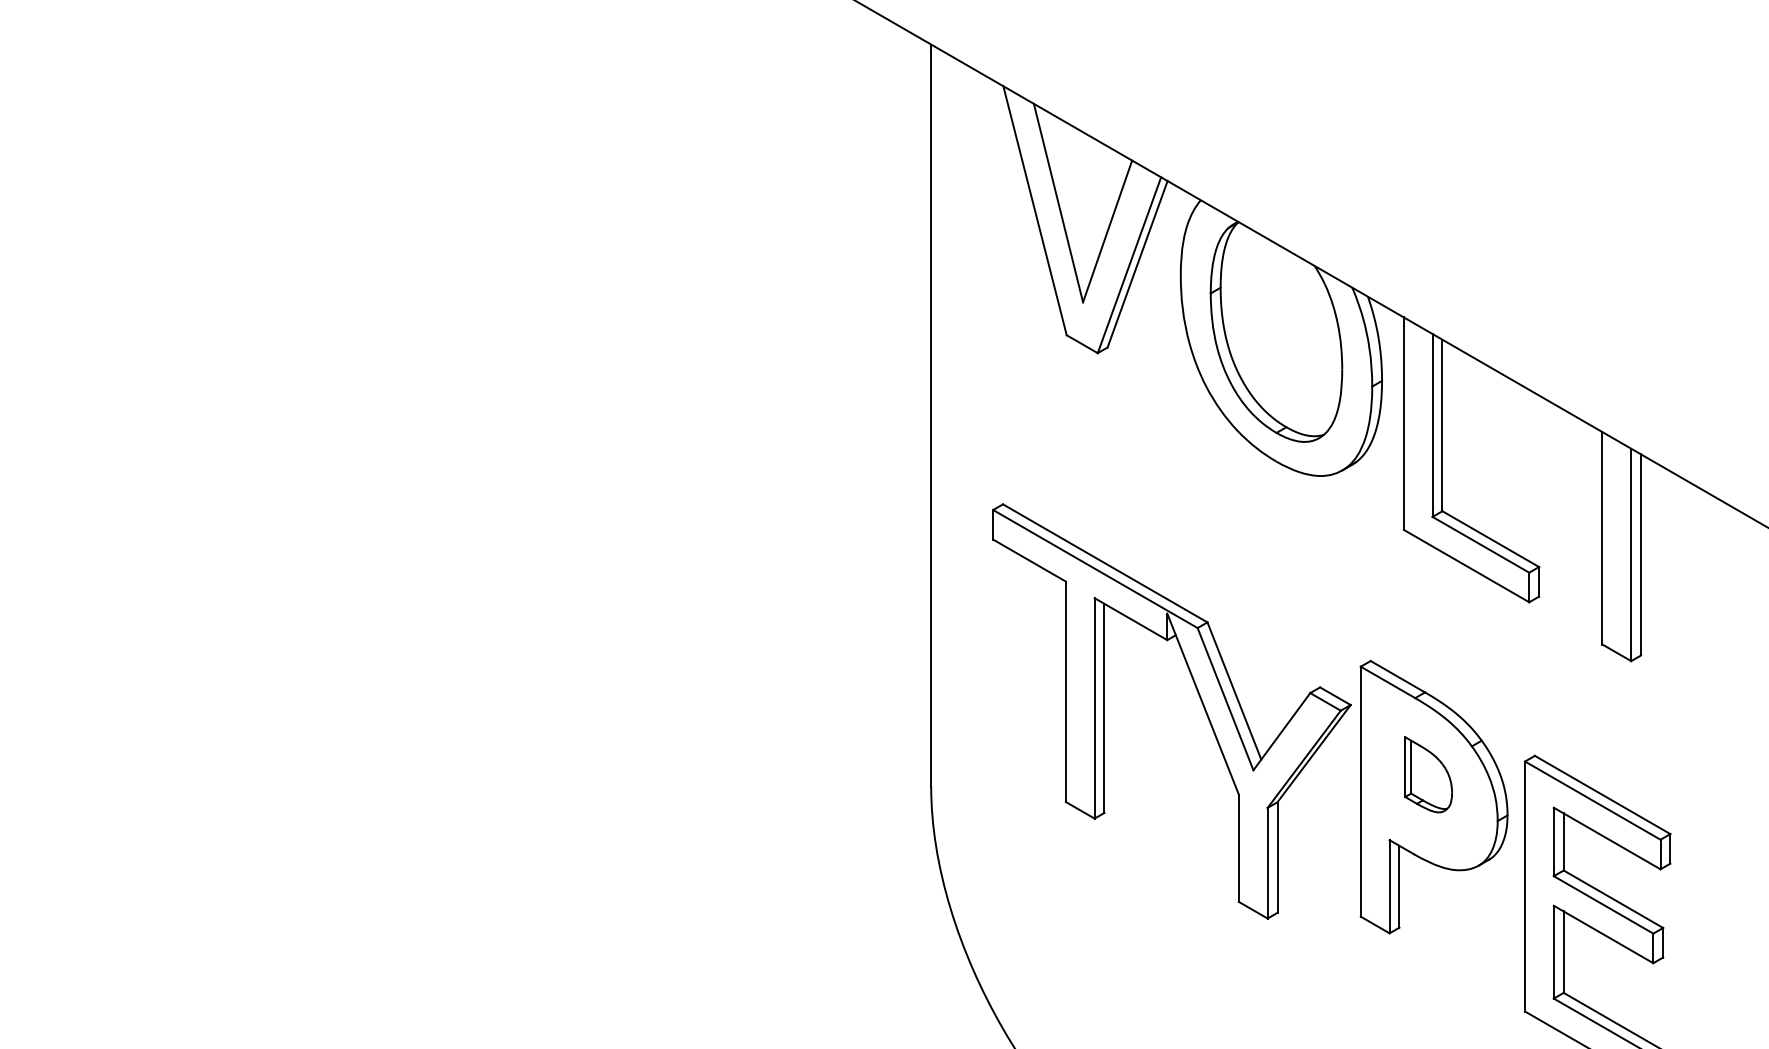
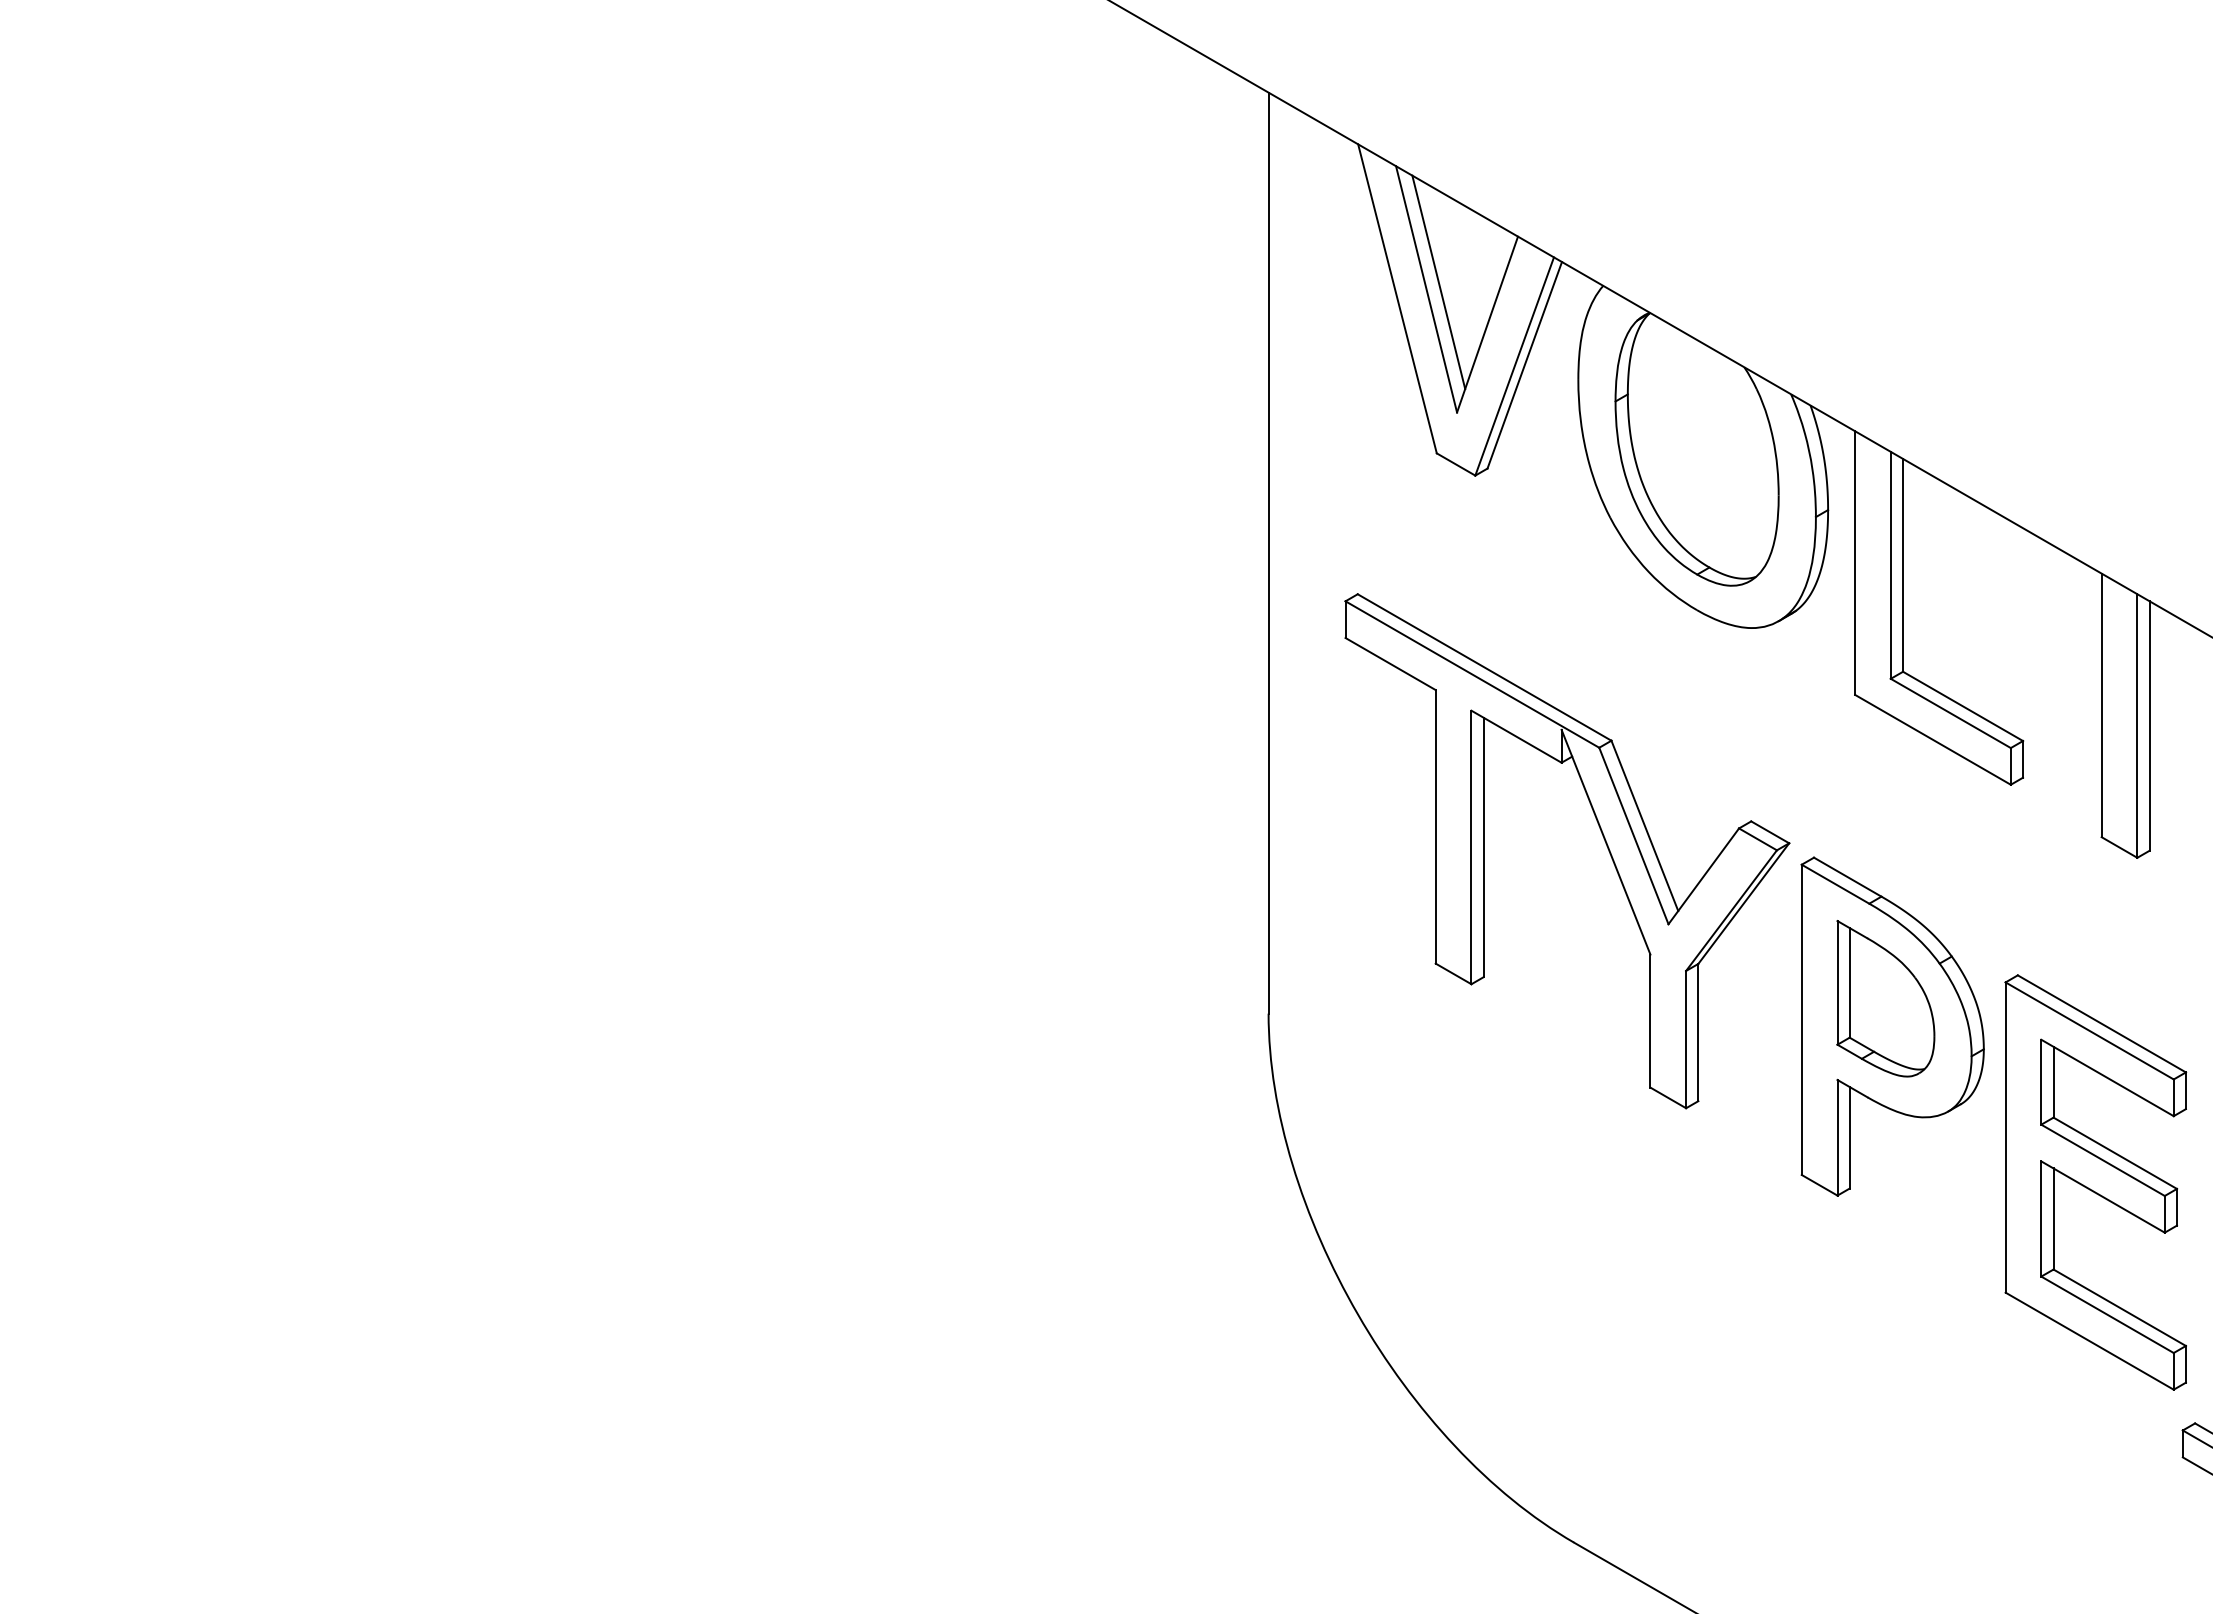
line: (1068, 197) -> (1438, 282), added
part: (1200, 699) -> (1602, 836), moved
part: (1428, 774) -> (1885, 998), size x1.67

